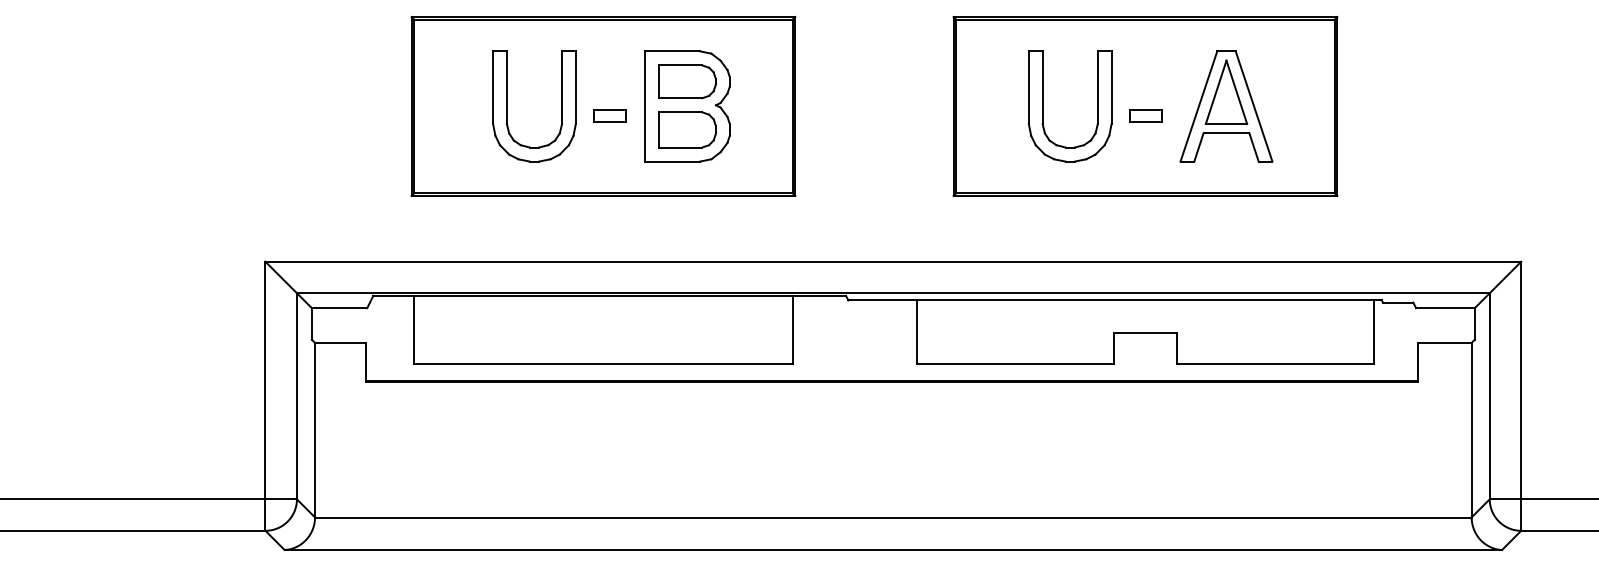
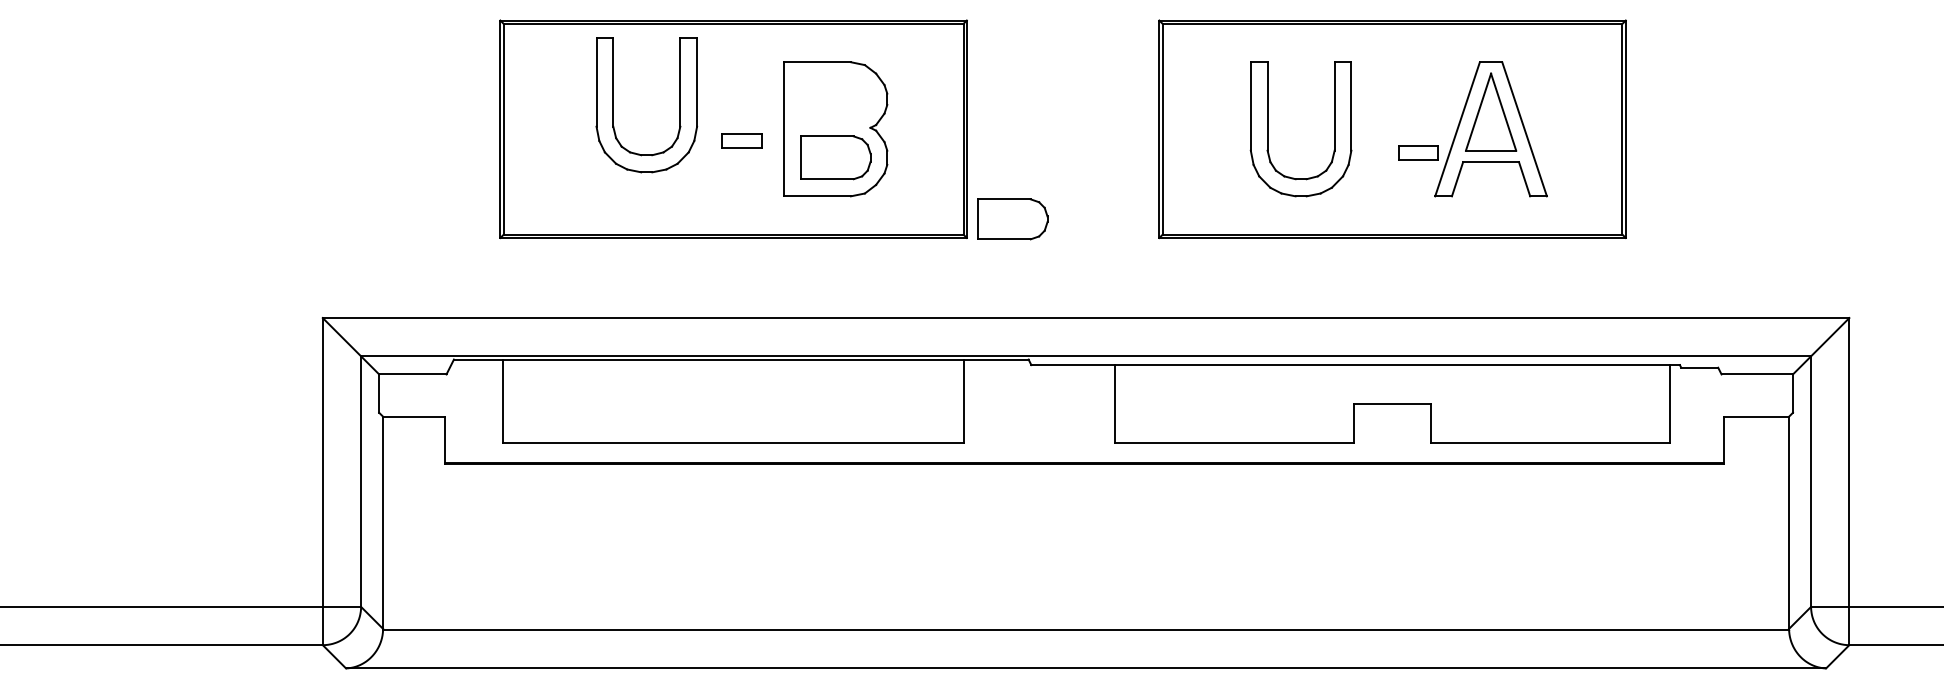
part: (687, 81) -> (1012, 219), moved
part: (507, 106) -> (613, 105), moved
part: (1146, 115) -> (1418, 152), moved

